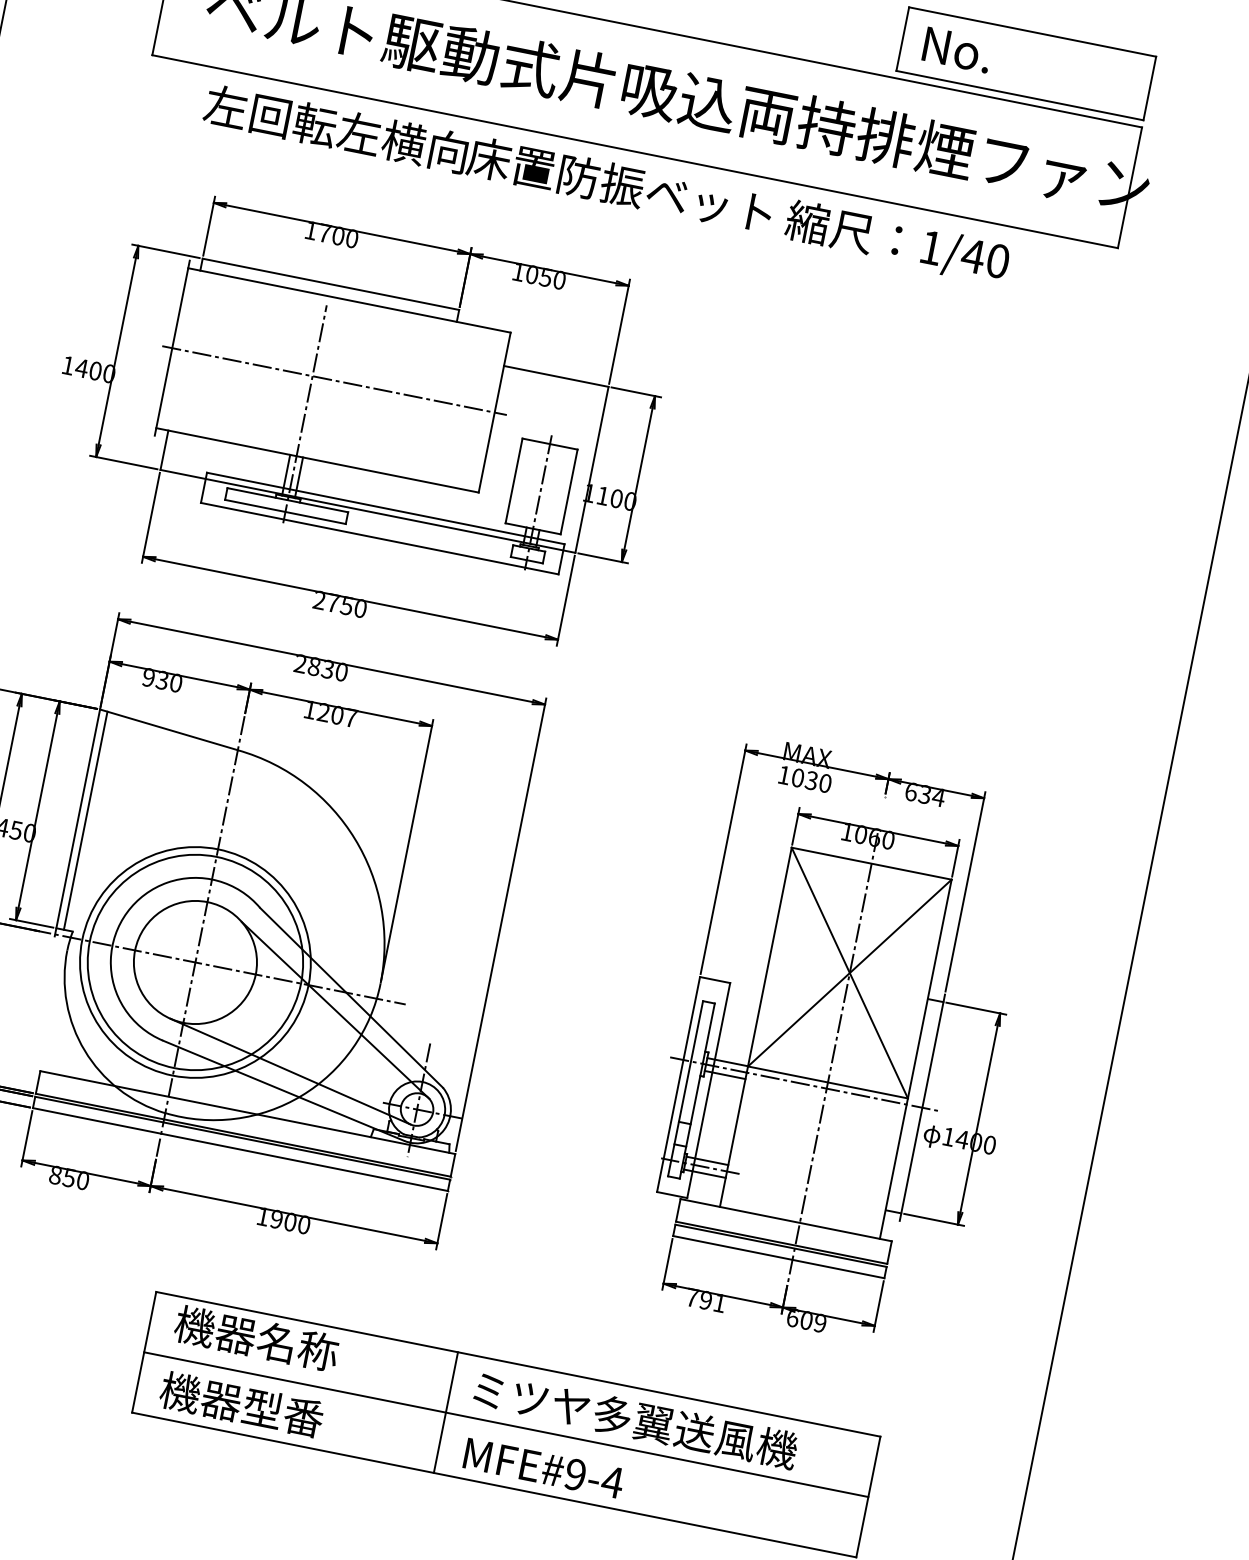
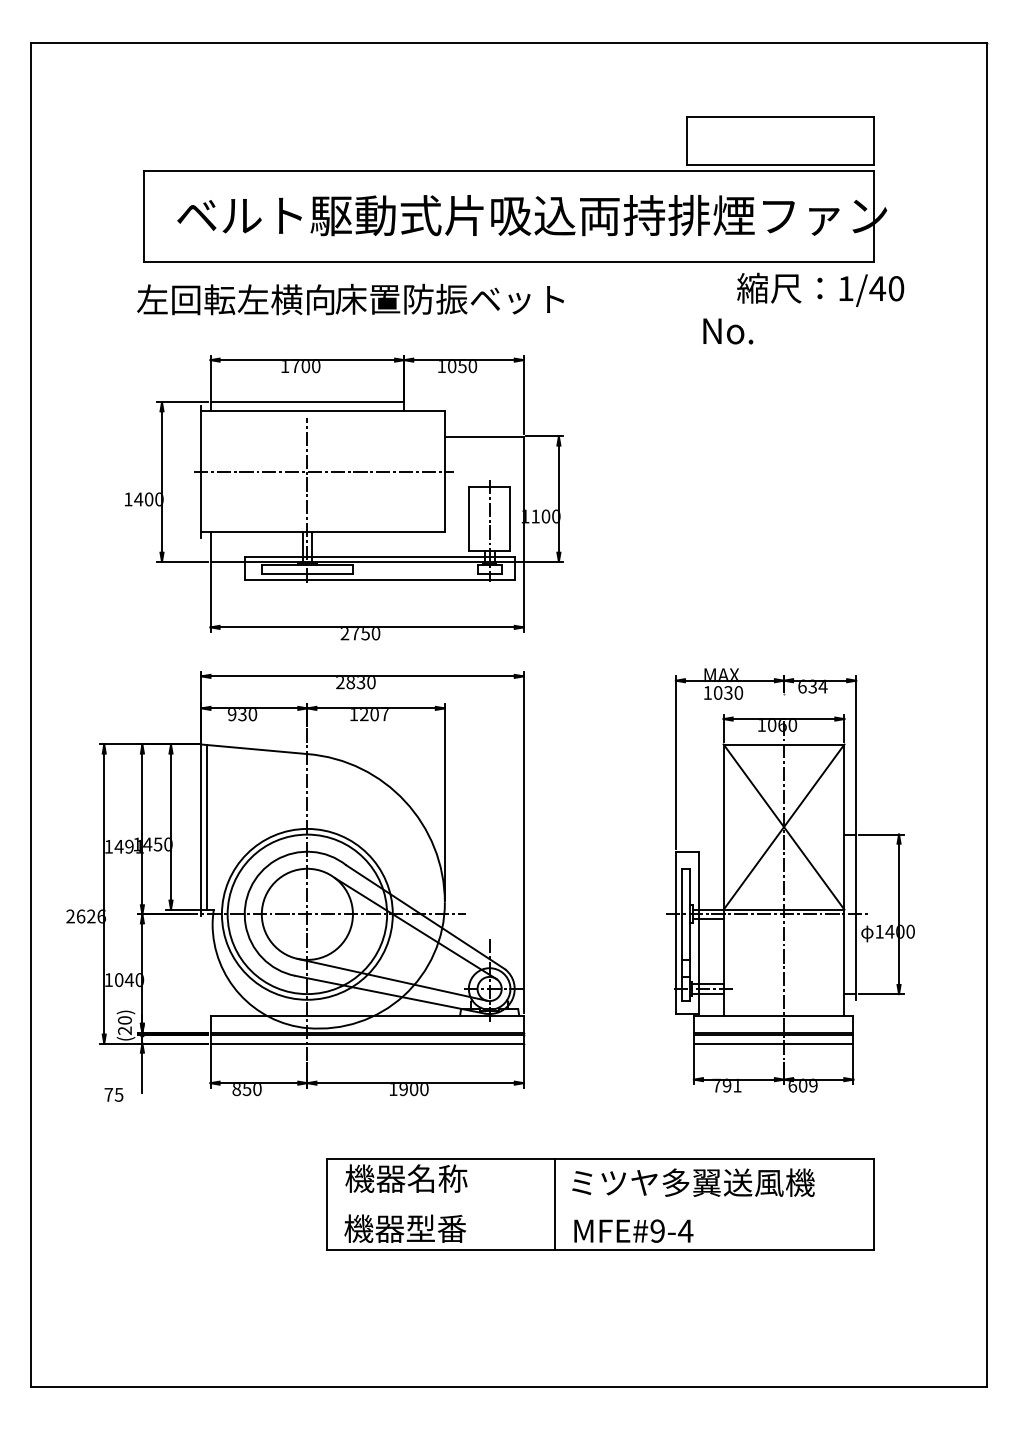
text: (957, 50) -> (728, 331), moved
text: (488, 159) -> (350, 299), moved
text: (897, 242) -> (820, 289), moved
line: (505, 1424) -> (599, 1204), removed

